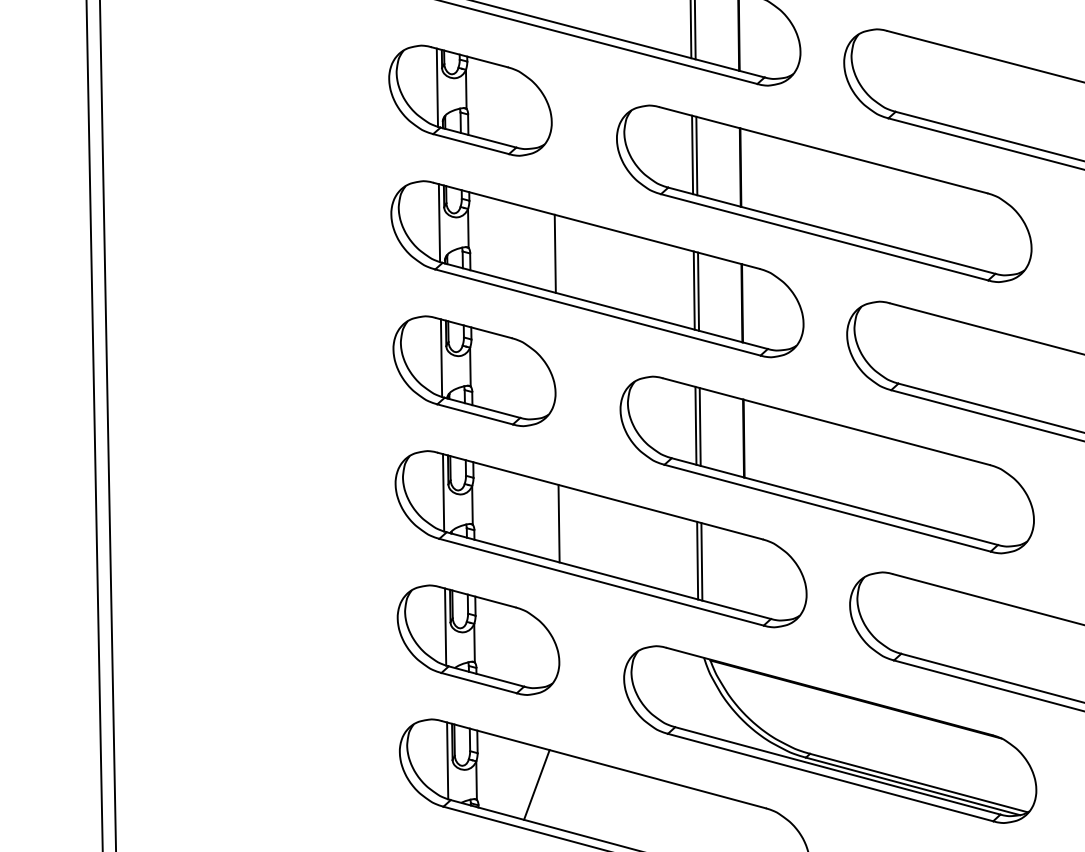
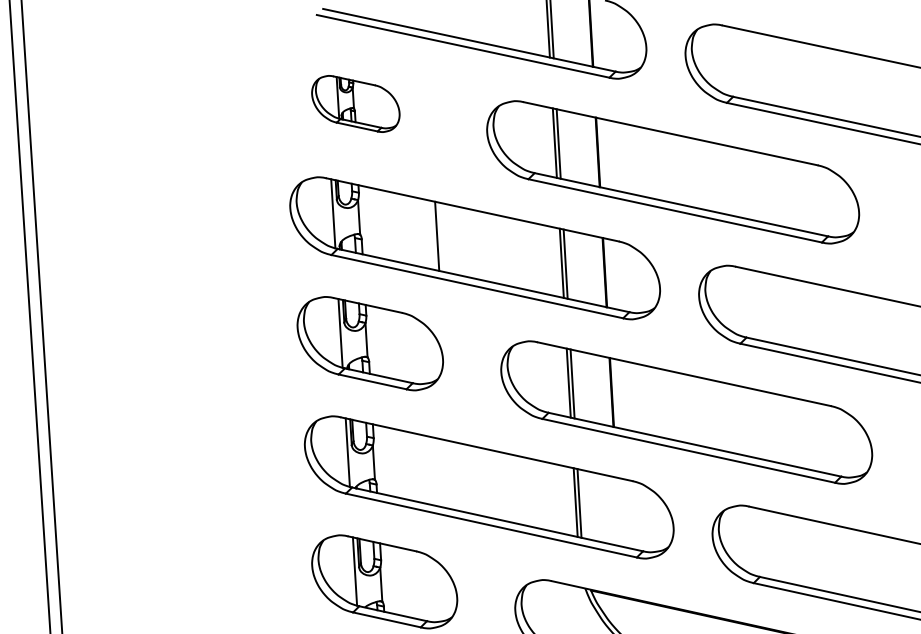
part: (470, 100) -> (355, 103), size x0.6
line: (558, 523) -> (450, 475), removed

